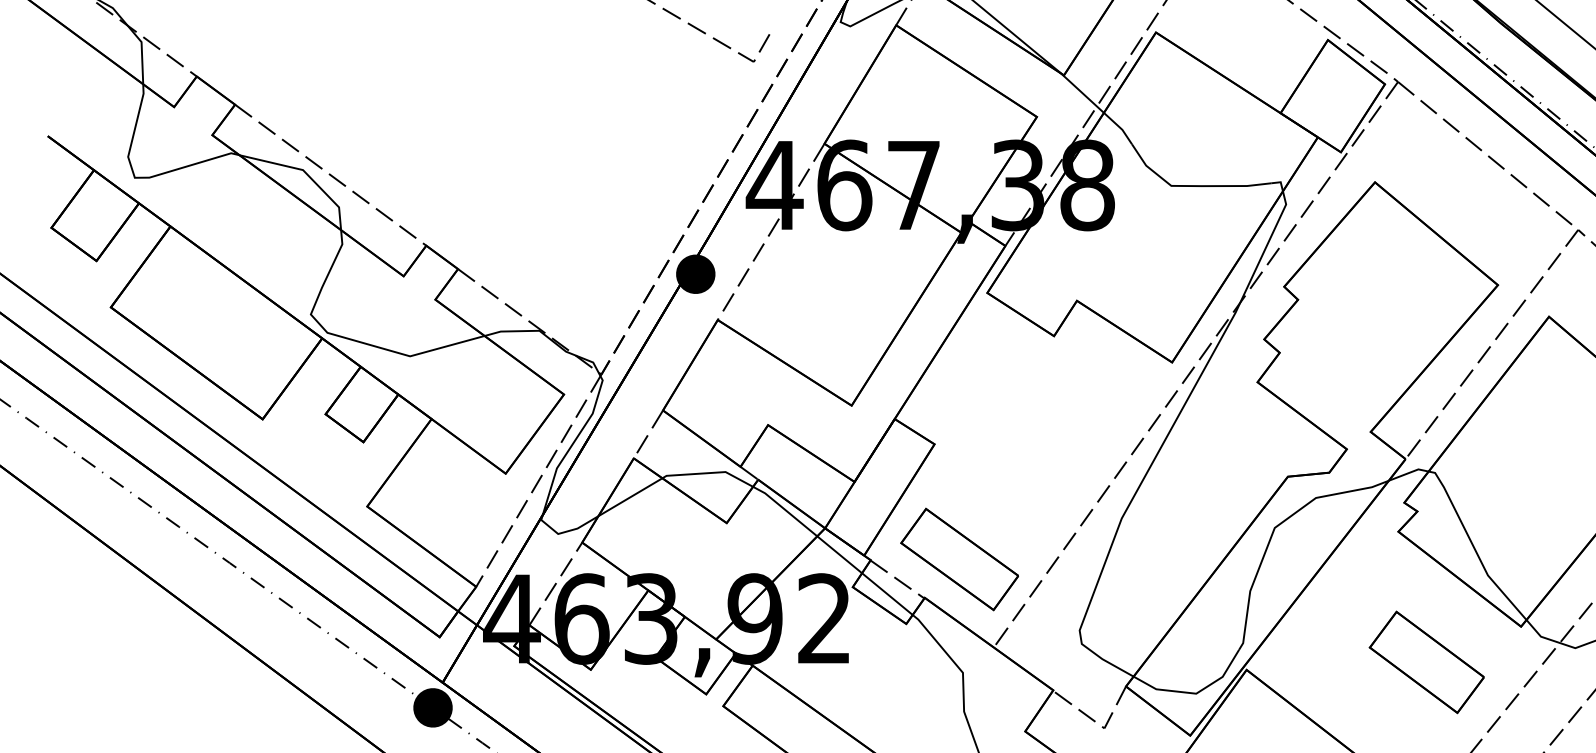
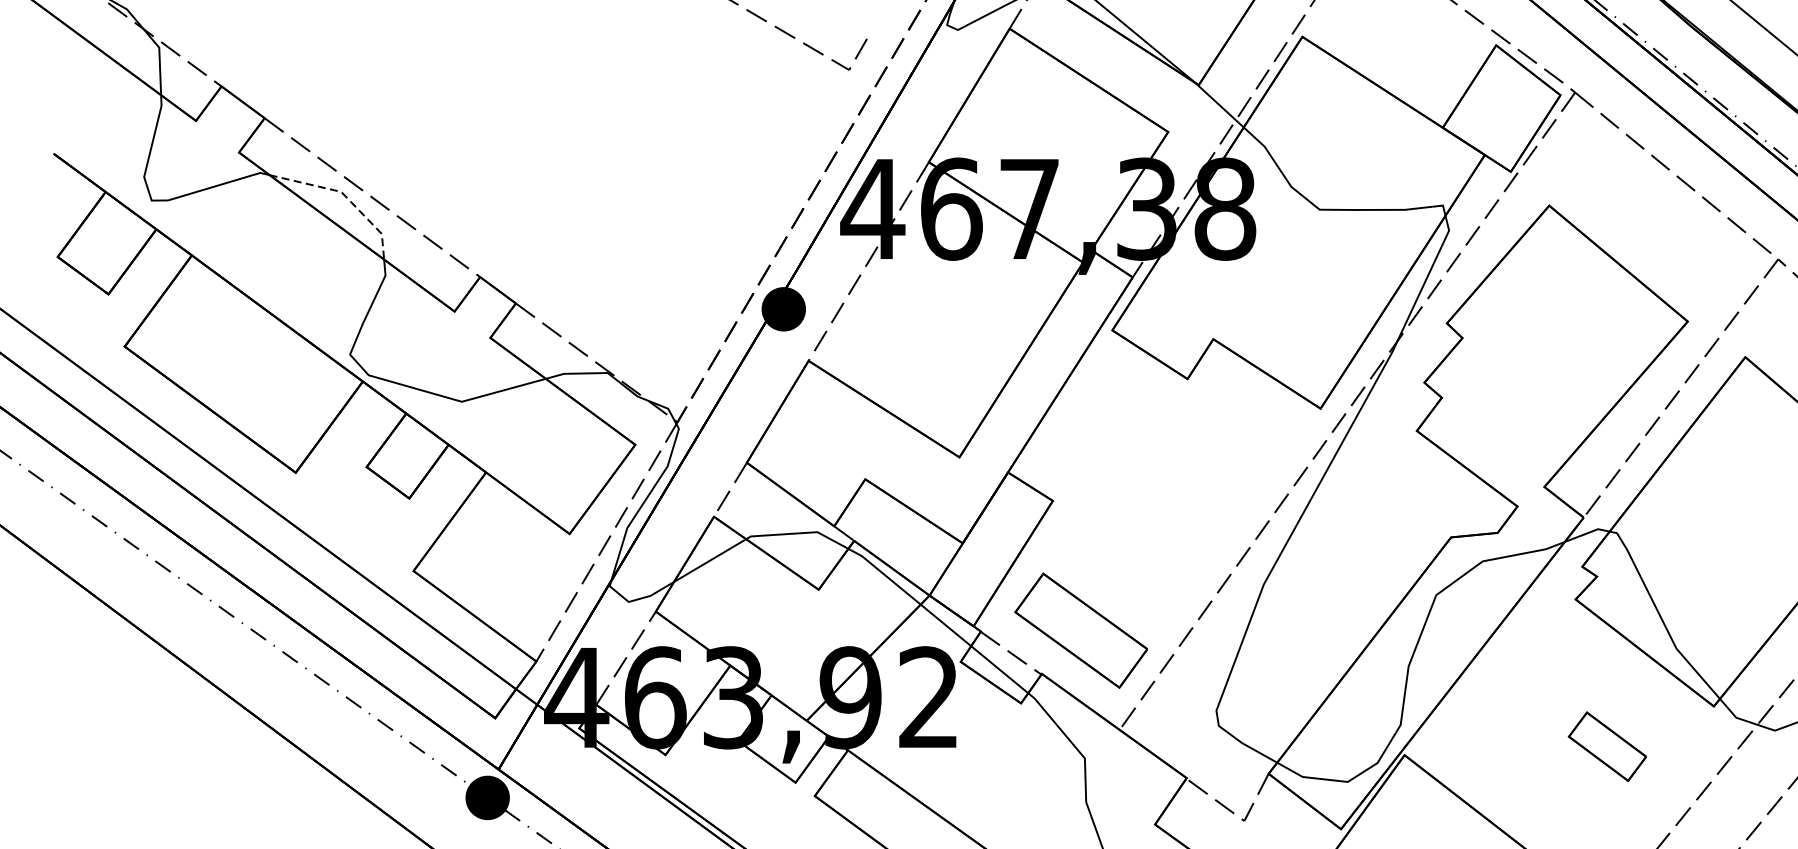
line: (306, 173) -> (345, 195), solid -> dashed
part: (1426, 662) -> (1607, 746), size x0.6

